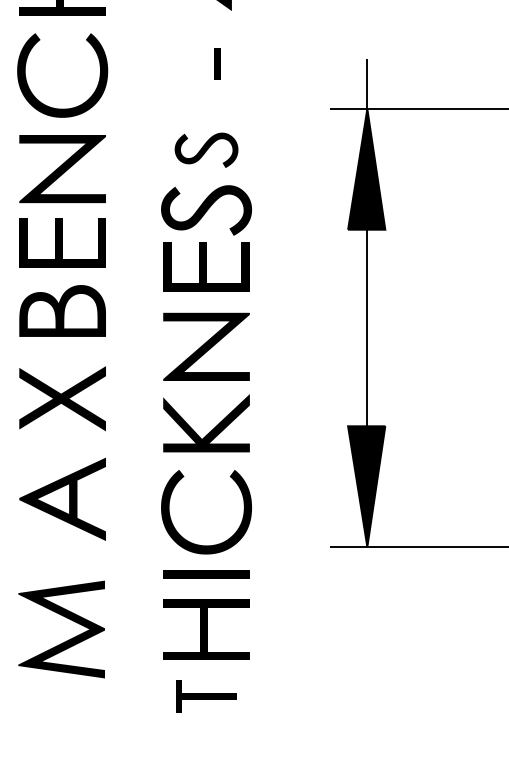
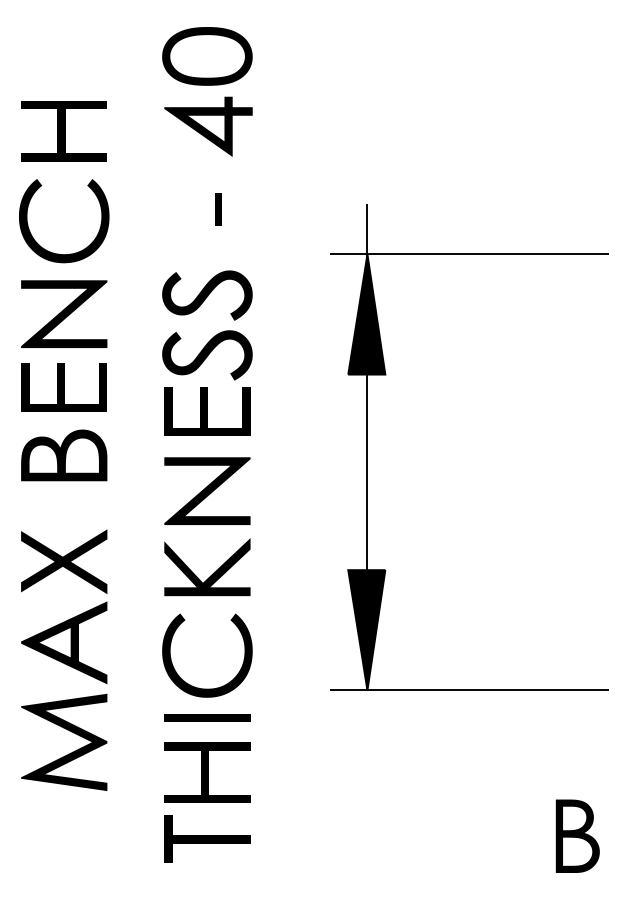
part: (206, 150) -> (207, 295), size x1.43
part: (62, 398) -> (64, 561), moved
part: (66, 618) -> (69, 731), moved
part: (206, 695) -> (207, 838), size x1.43

